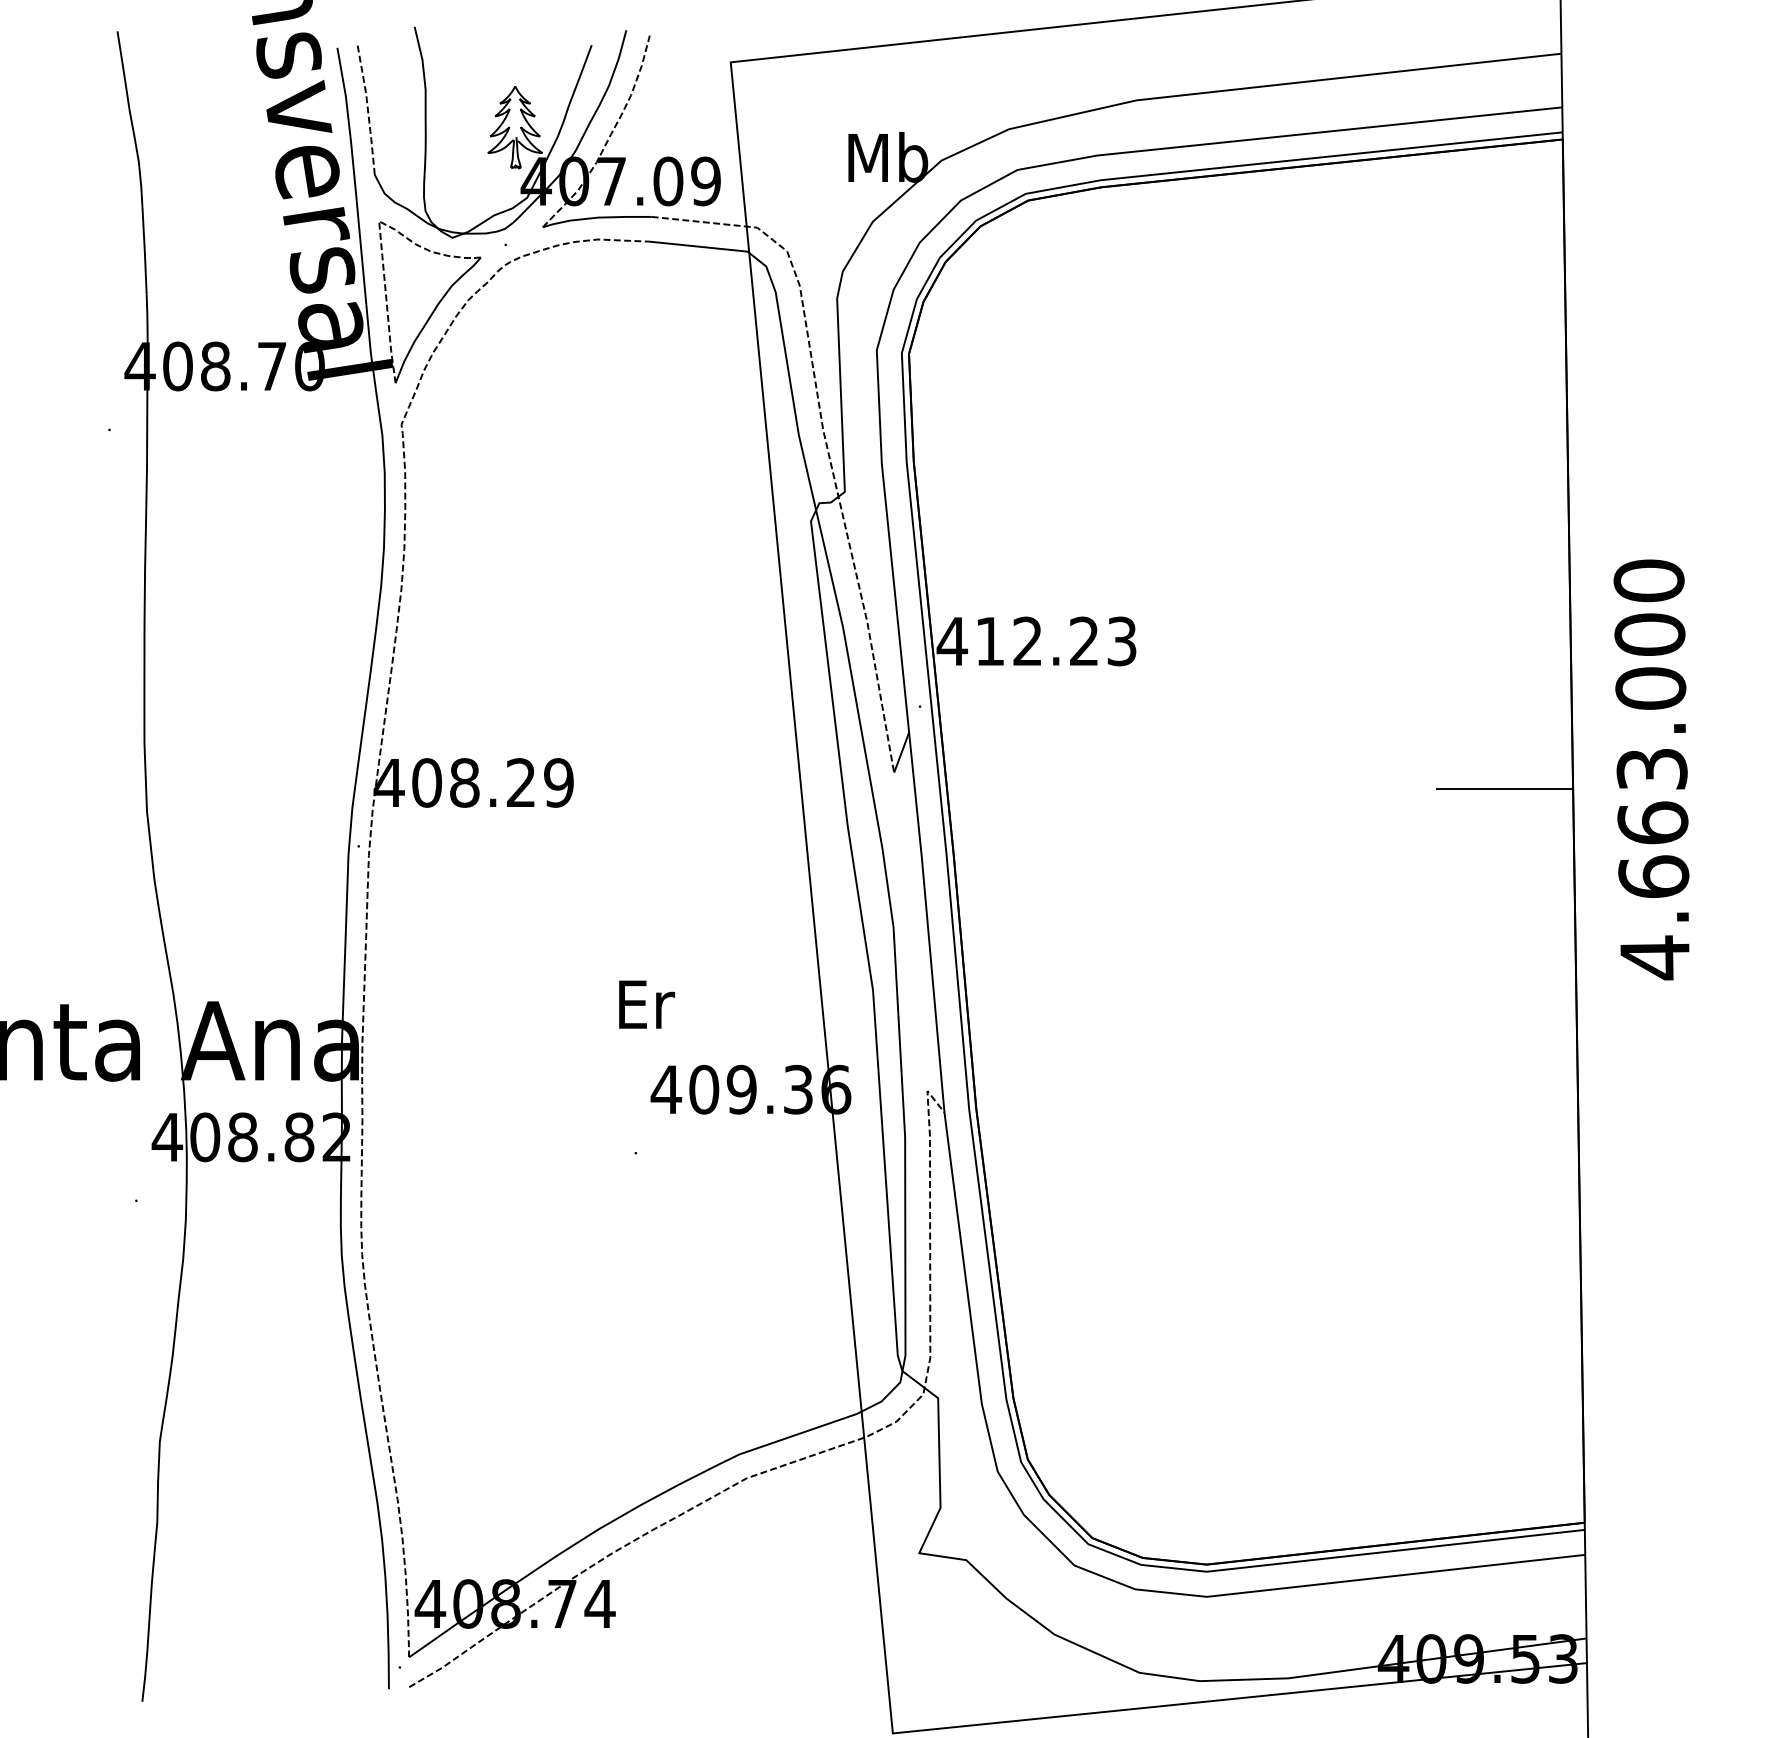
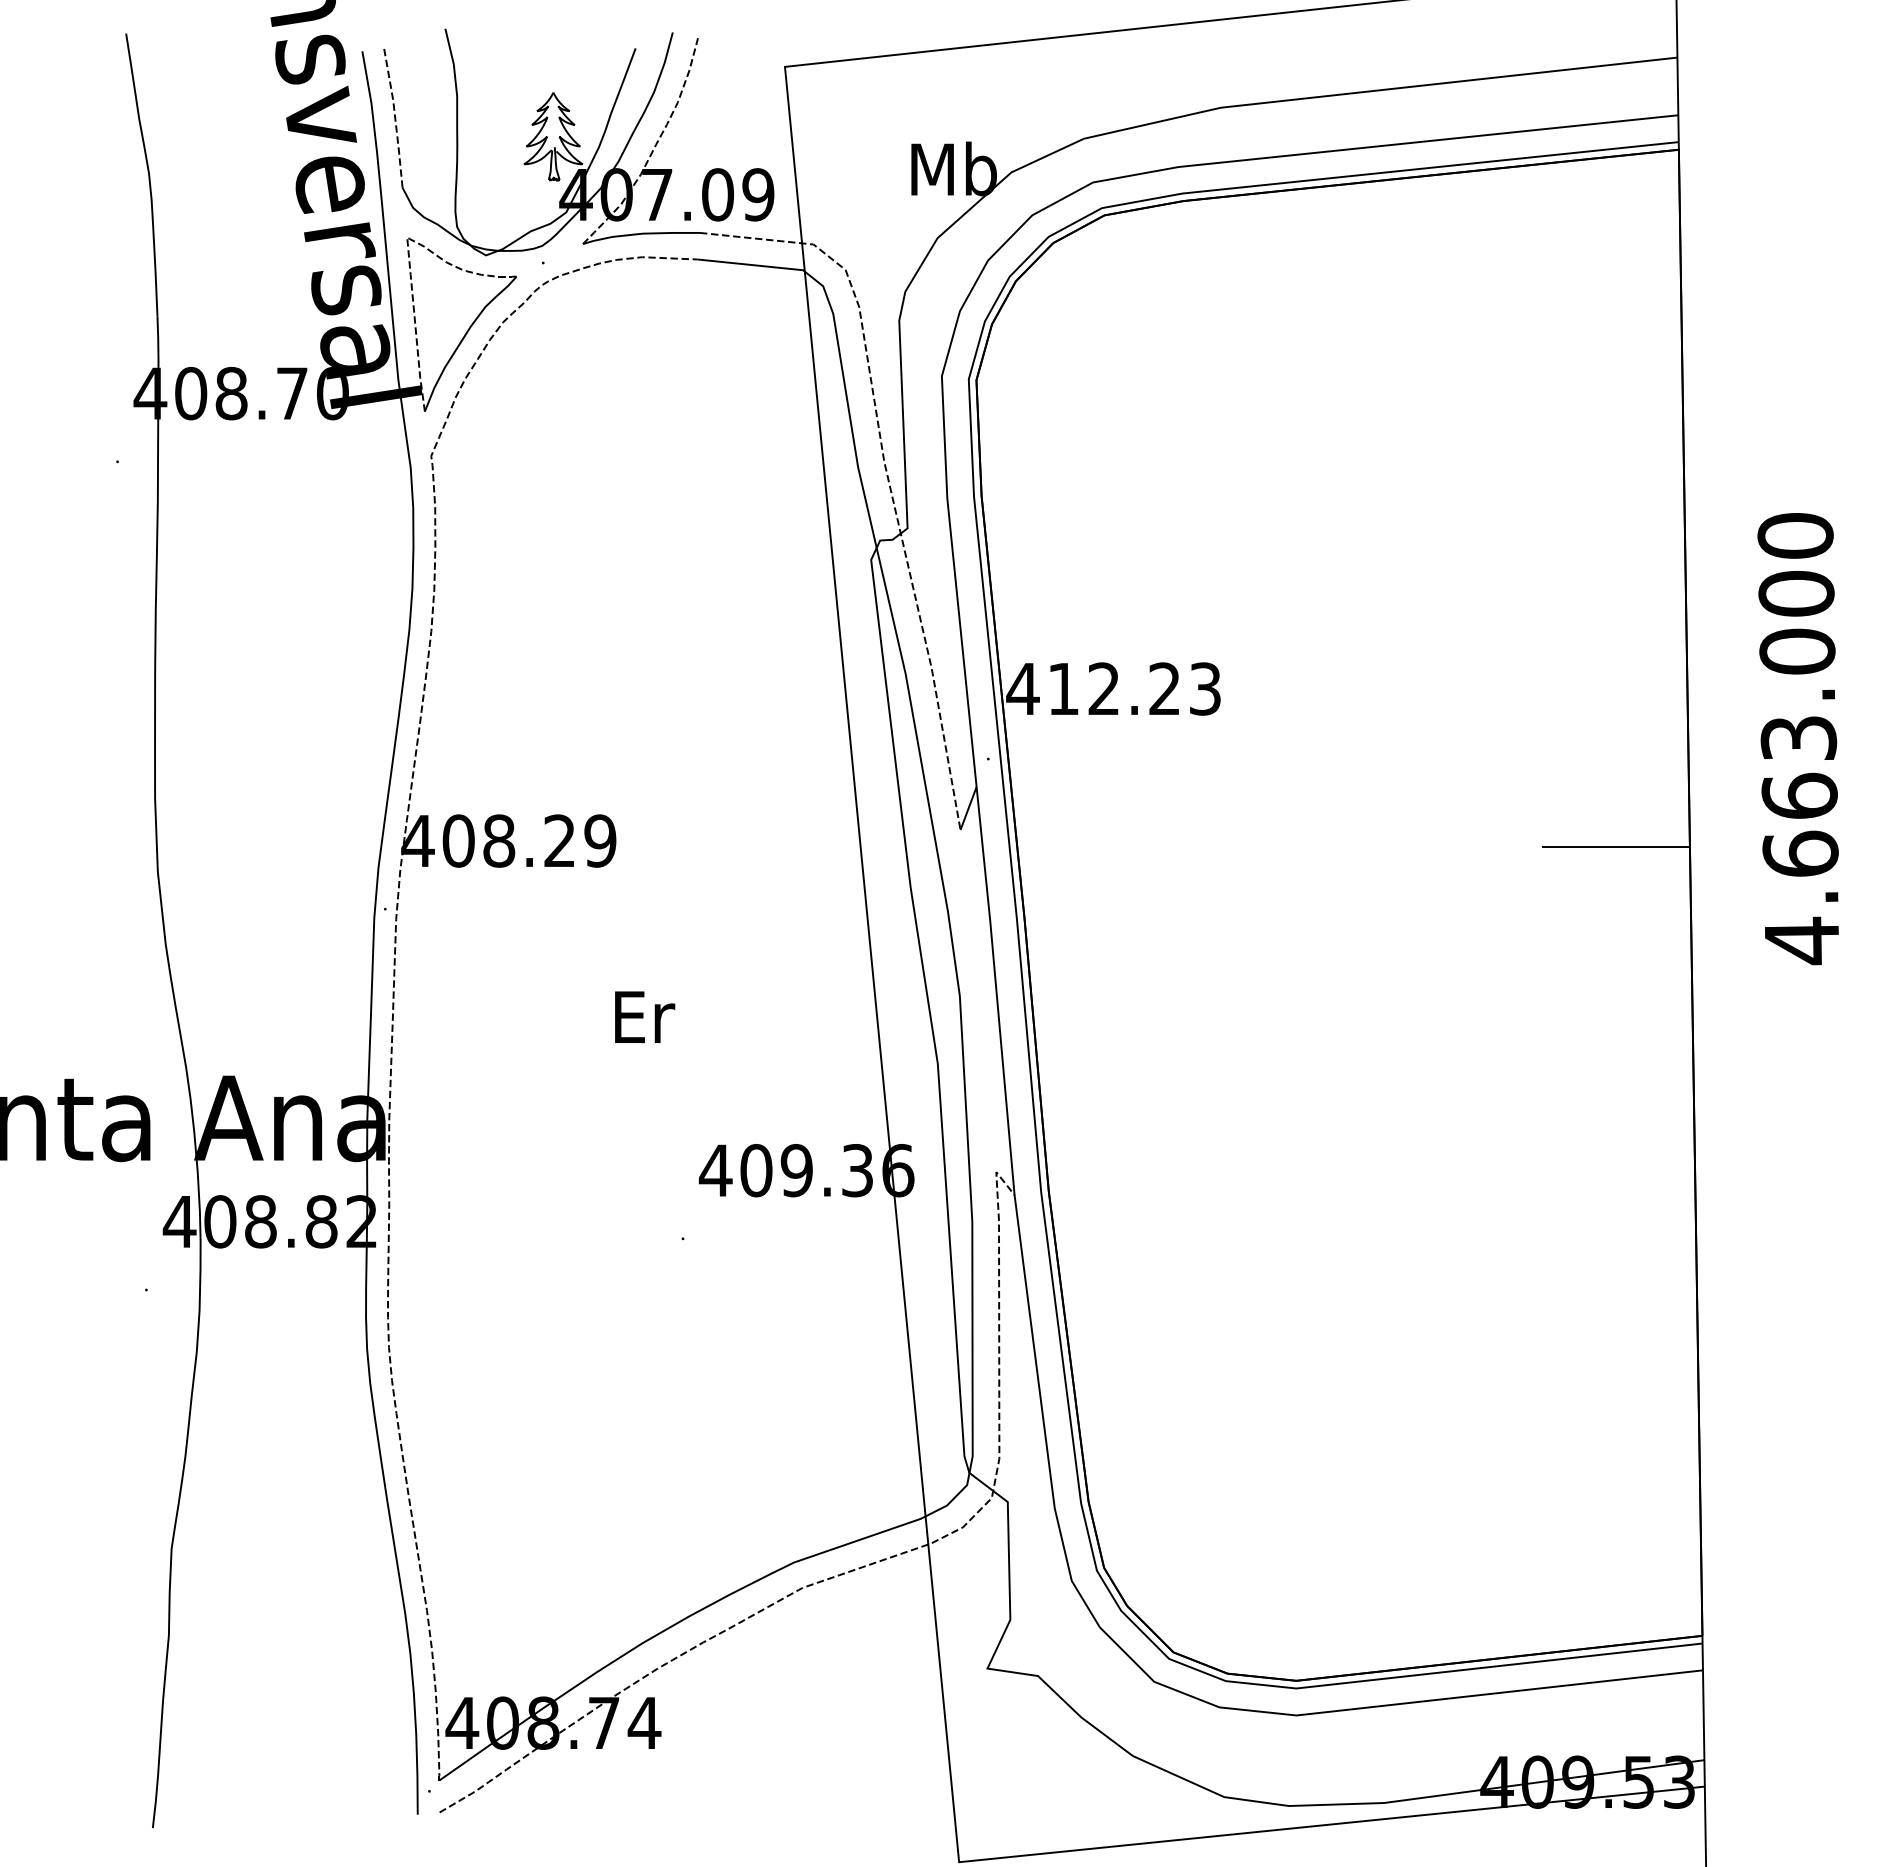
text: (1650, 770) -> (1797, 739), moved
text: (647, 1003) -> (645, 1016), moved

